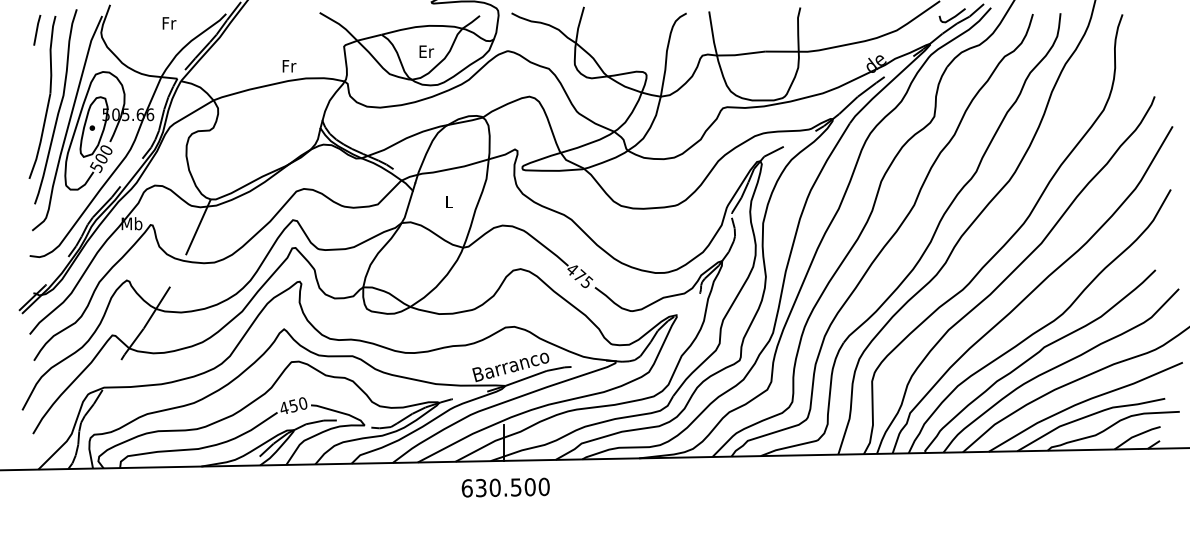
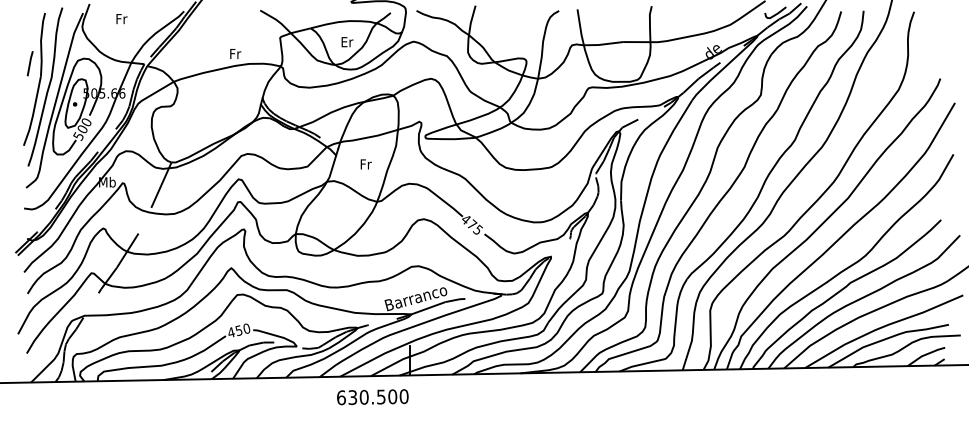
text: (168, 23) -> (121, 19), moved
line: (36, 30) -> (29, 63), moved
text: (448, 201) -> (365, 164), L -> Fr
text: (505, 488) -> (372, 397), moved

